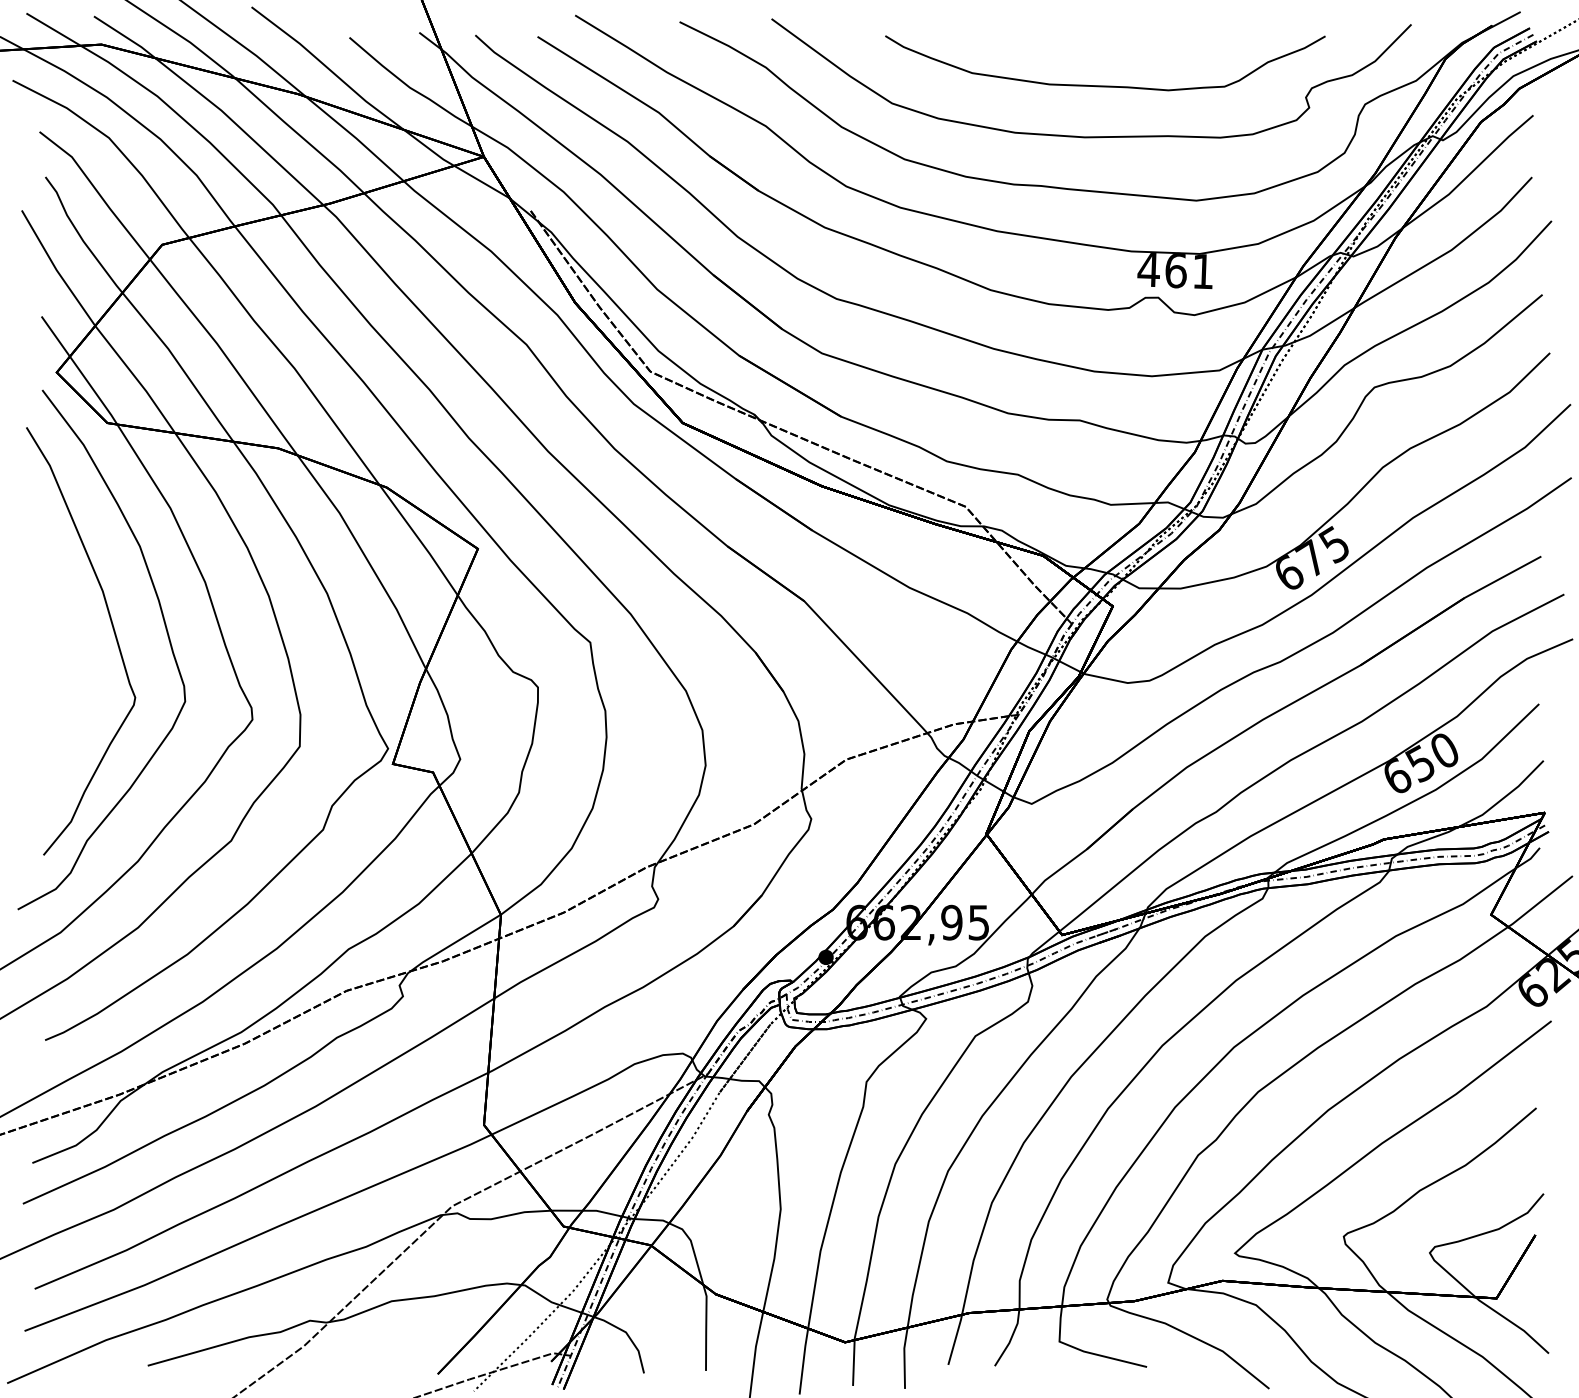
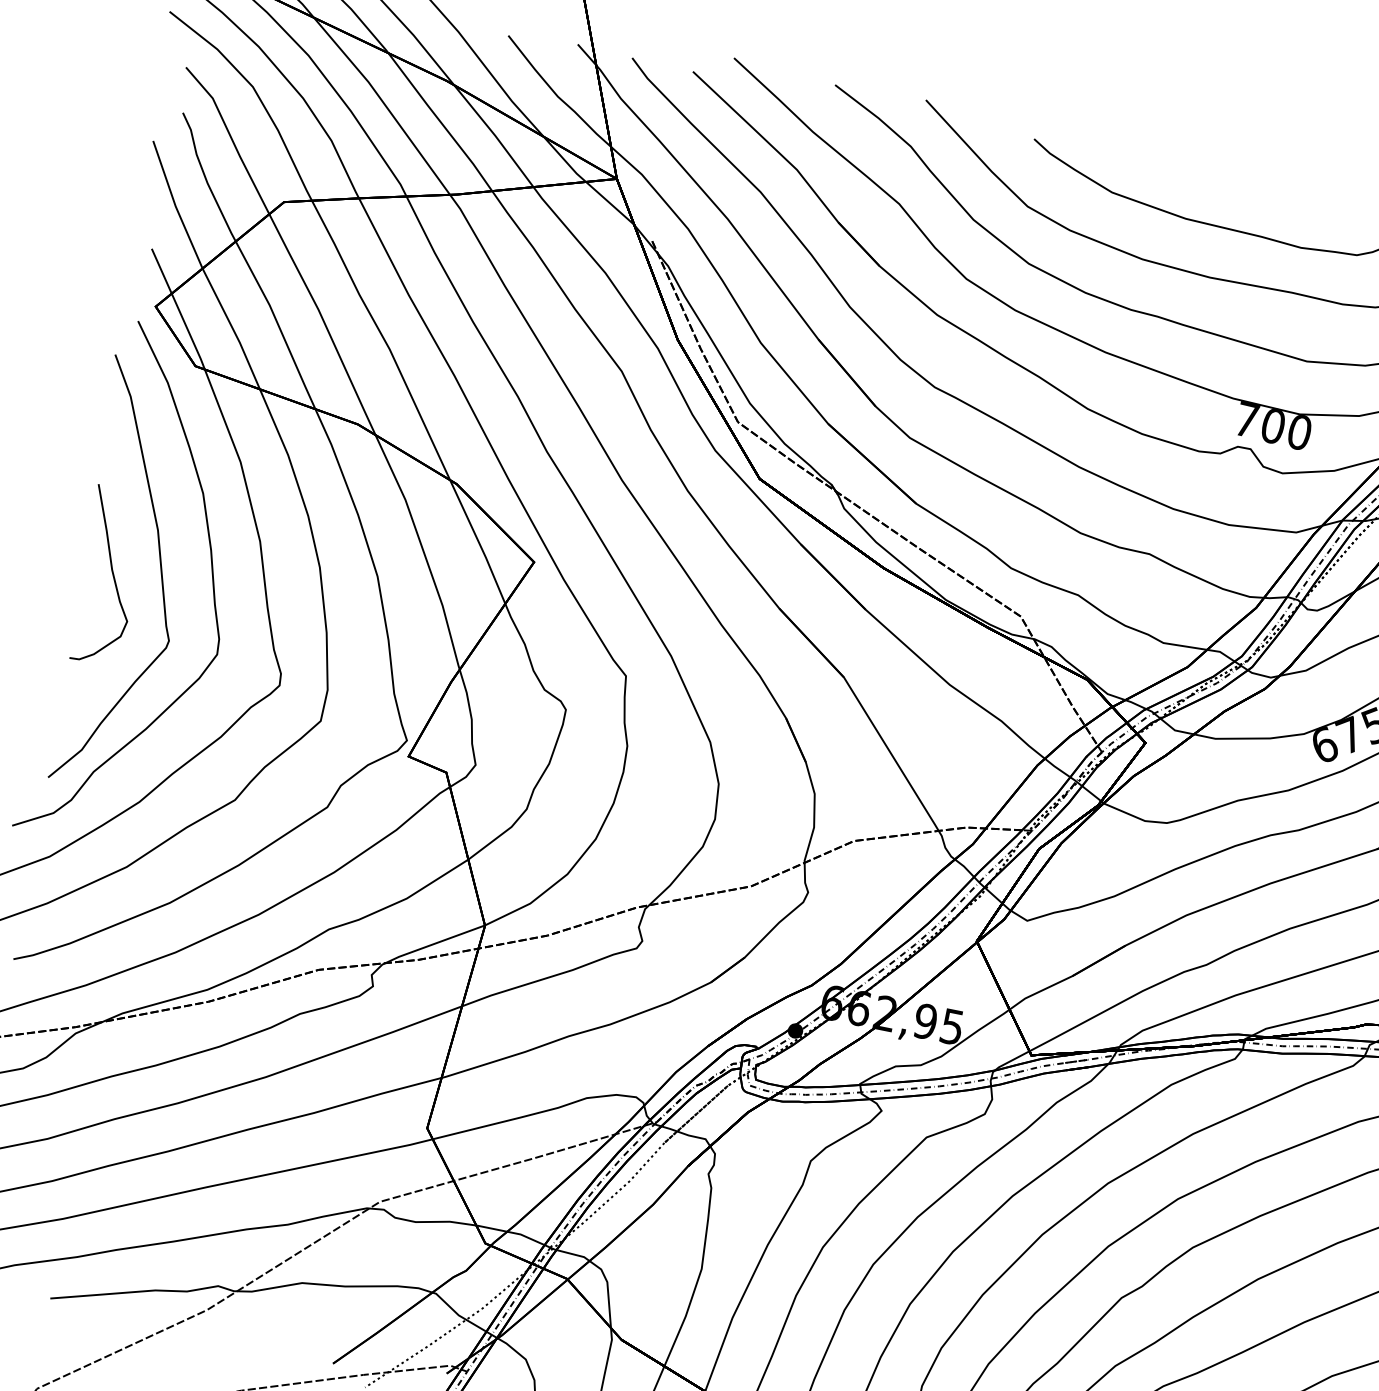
text: (1175, 270) -> (1272, 425), 461 -> 700
curve: (66, 643) -> (112, 574), added

